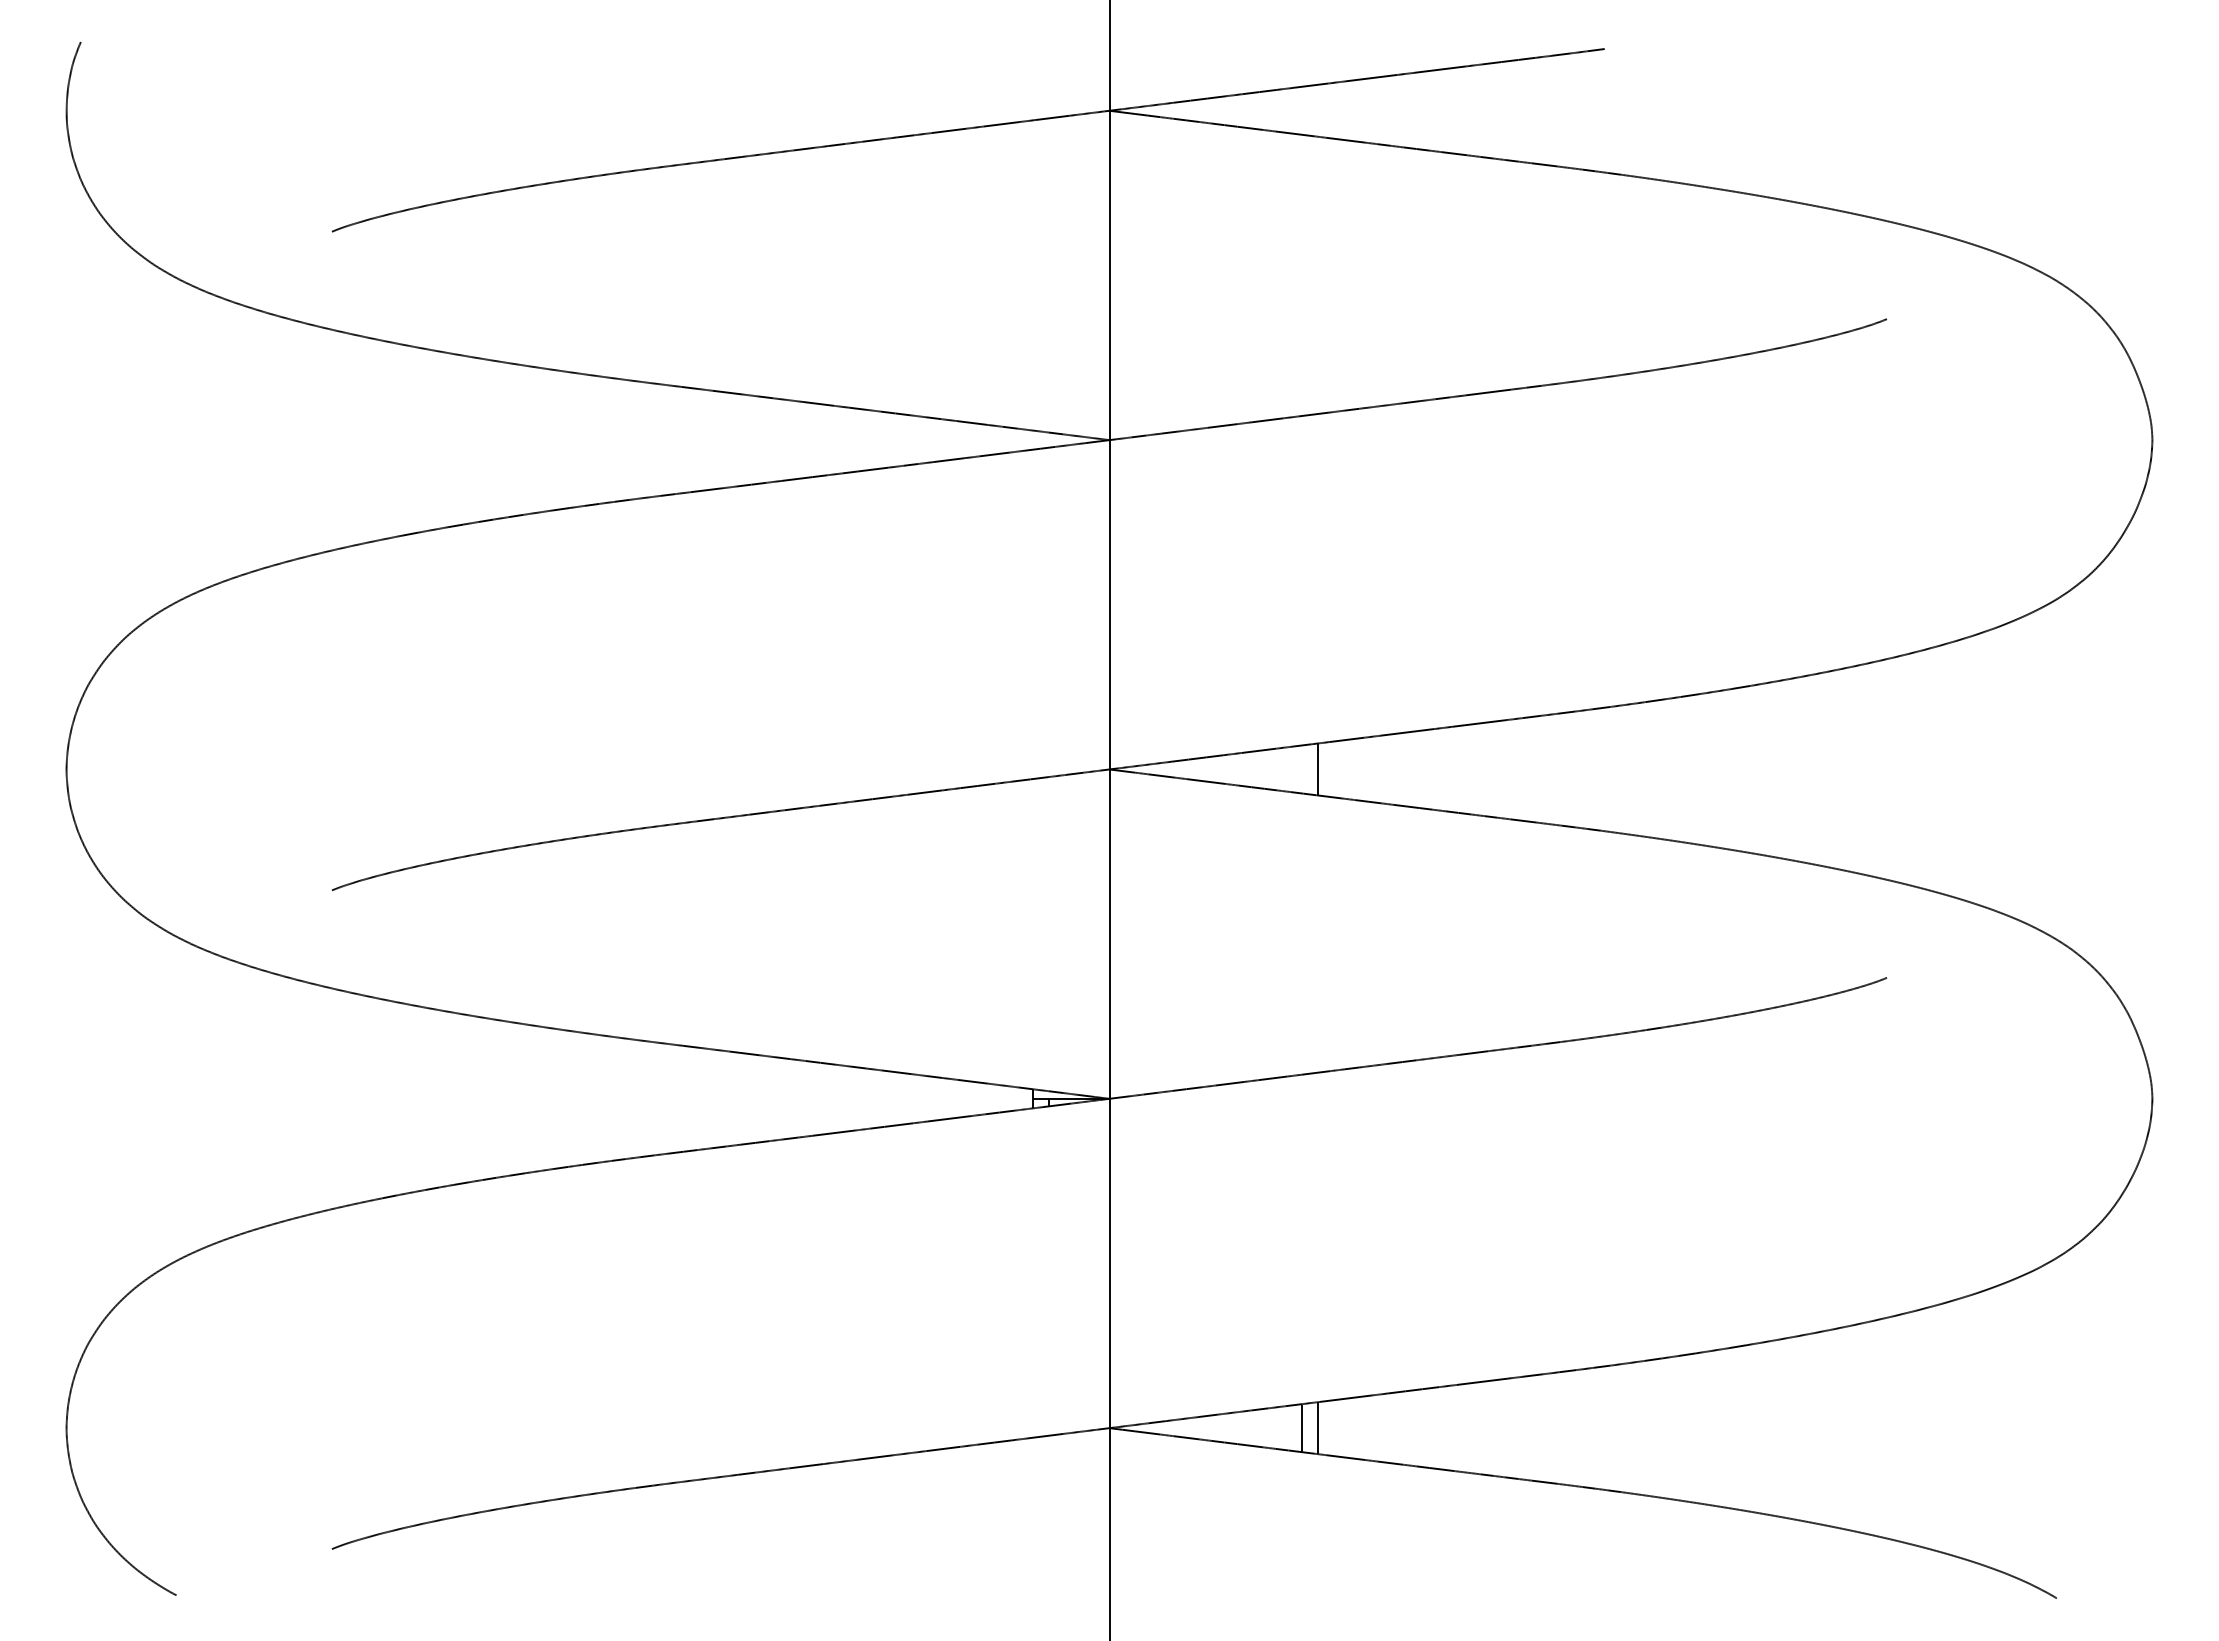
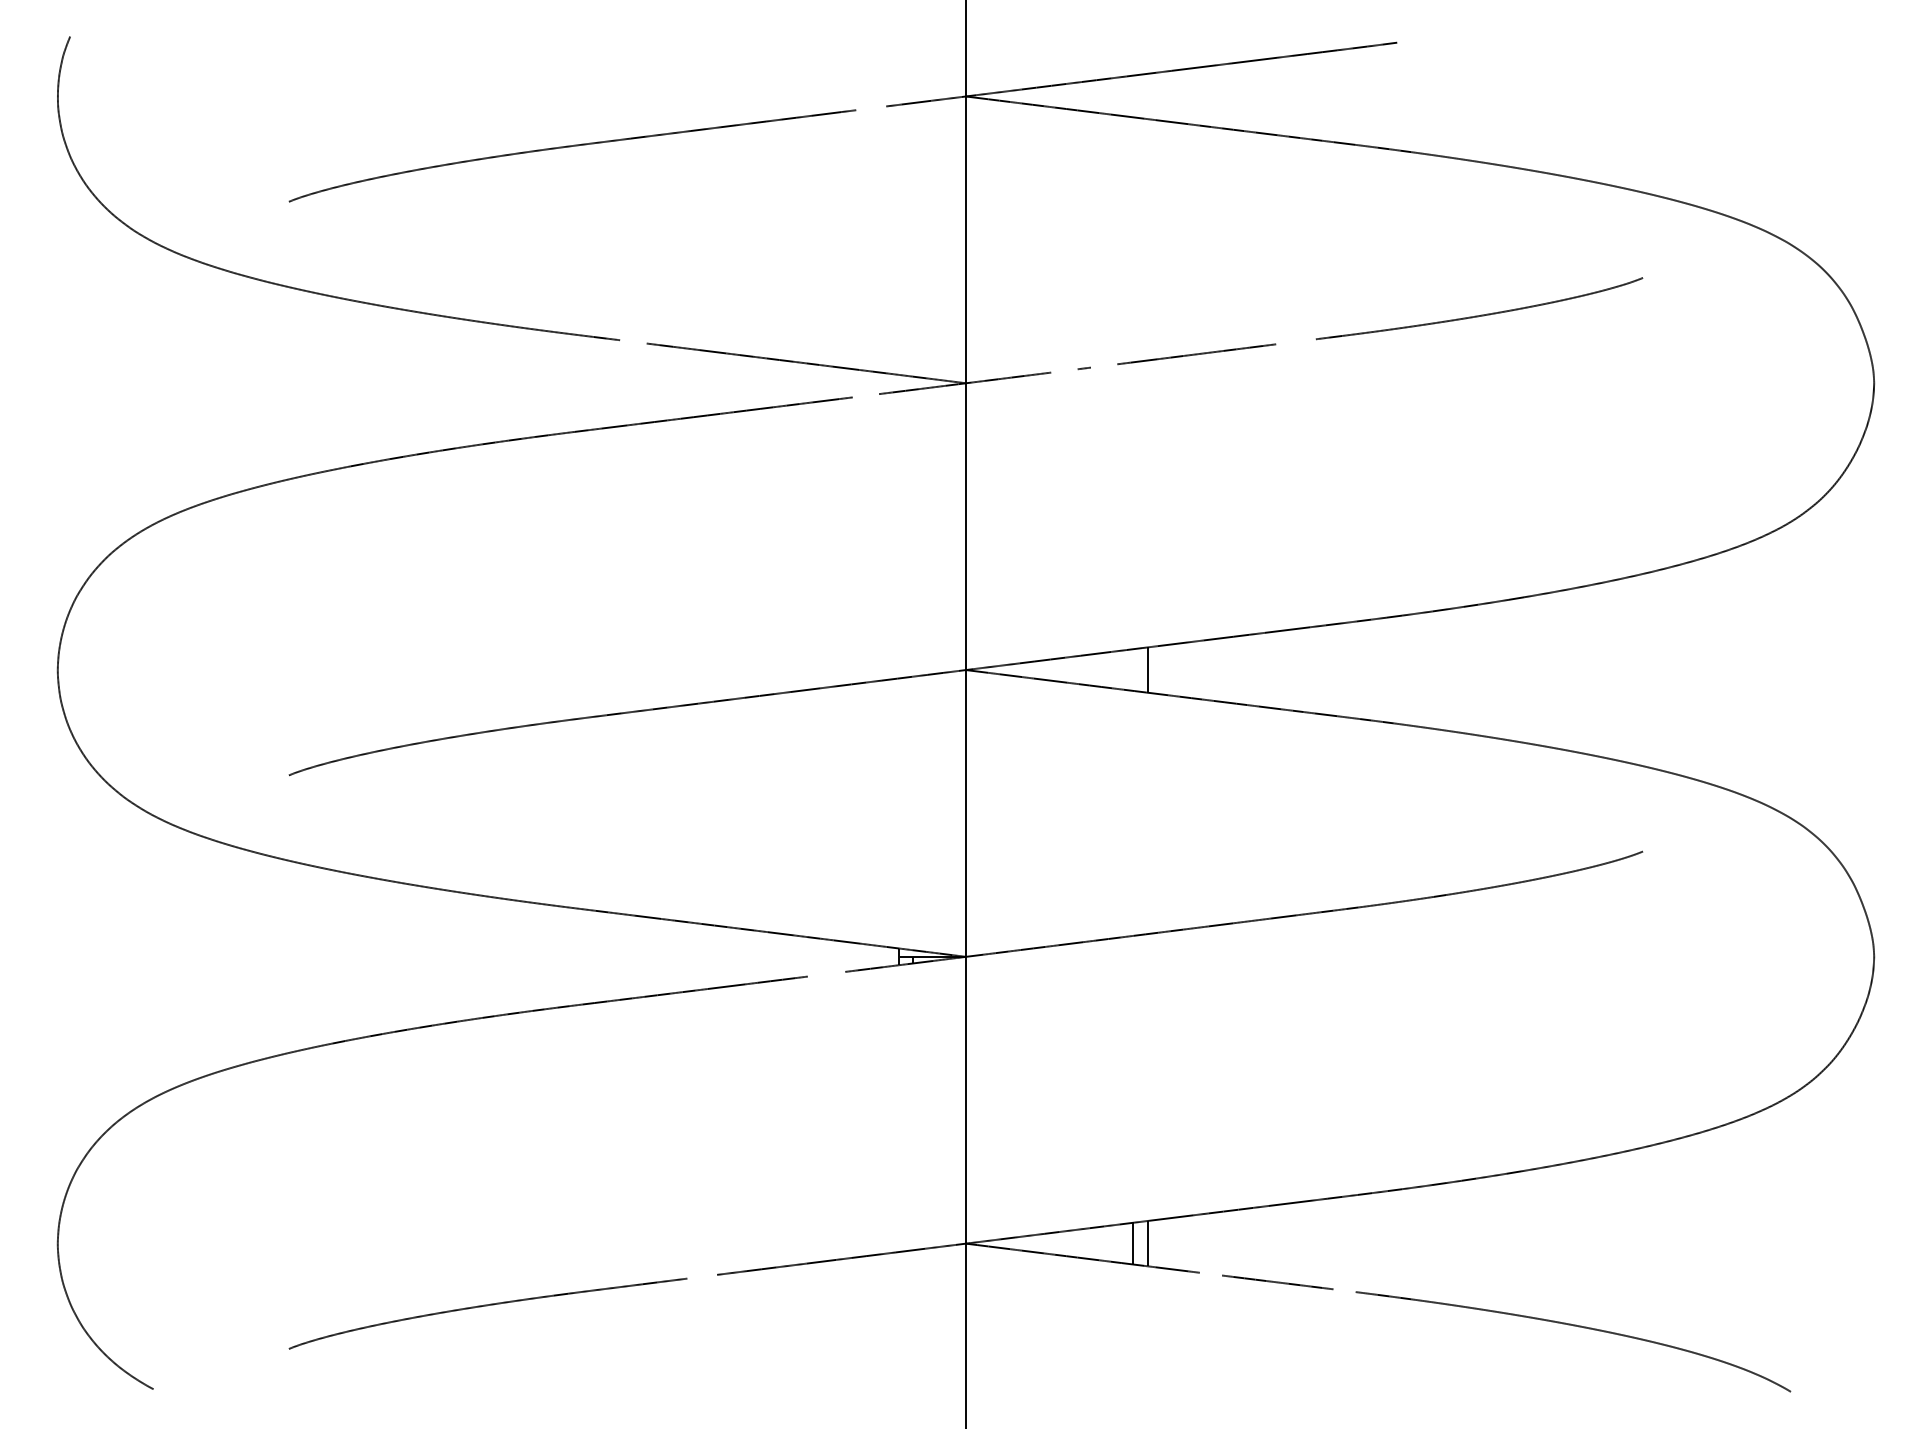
line: (1000, 124) -> (871, 108), removed
line: (727, 392) -> (633, 341), removed
line: (1488, 392) -> (1296, 341), removed
line: (1267, 420) -> (1103, 366), removed
line: (1222, 425) -> (1064, 370), removed
line: (994, 454) -> (865, 395), removed
line: (948, 1118) -> (825, 973), removed
line: (1390, 1462) -> (1210, 1273), removed
line: (806, 1466) -> (702, 1277), removed
line: (1544, 1481) -> (1344, 1290), removed

